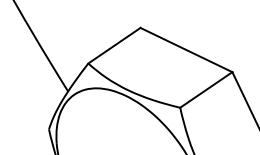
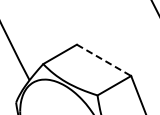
line: (187, 50) -> (104, 60), solid -> dashed

